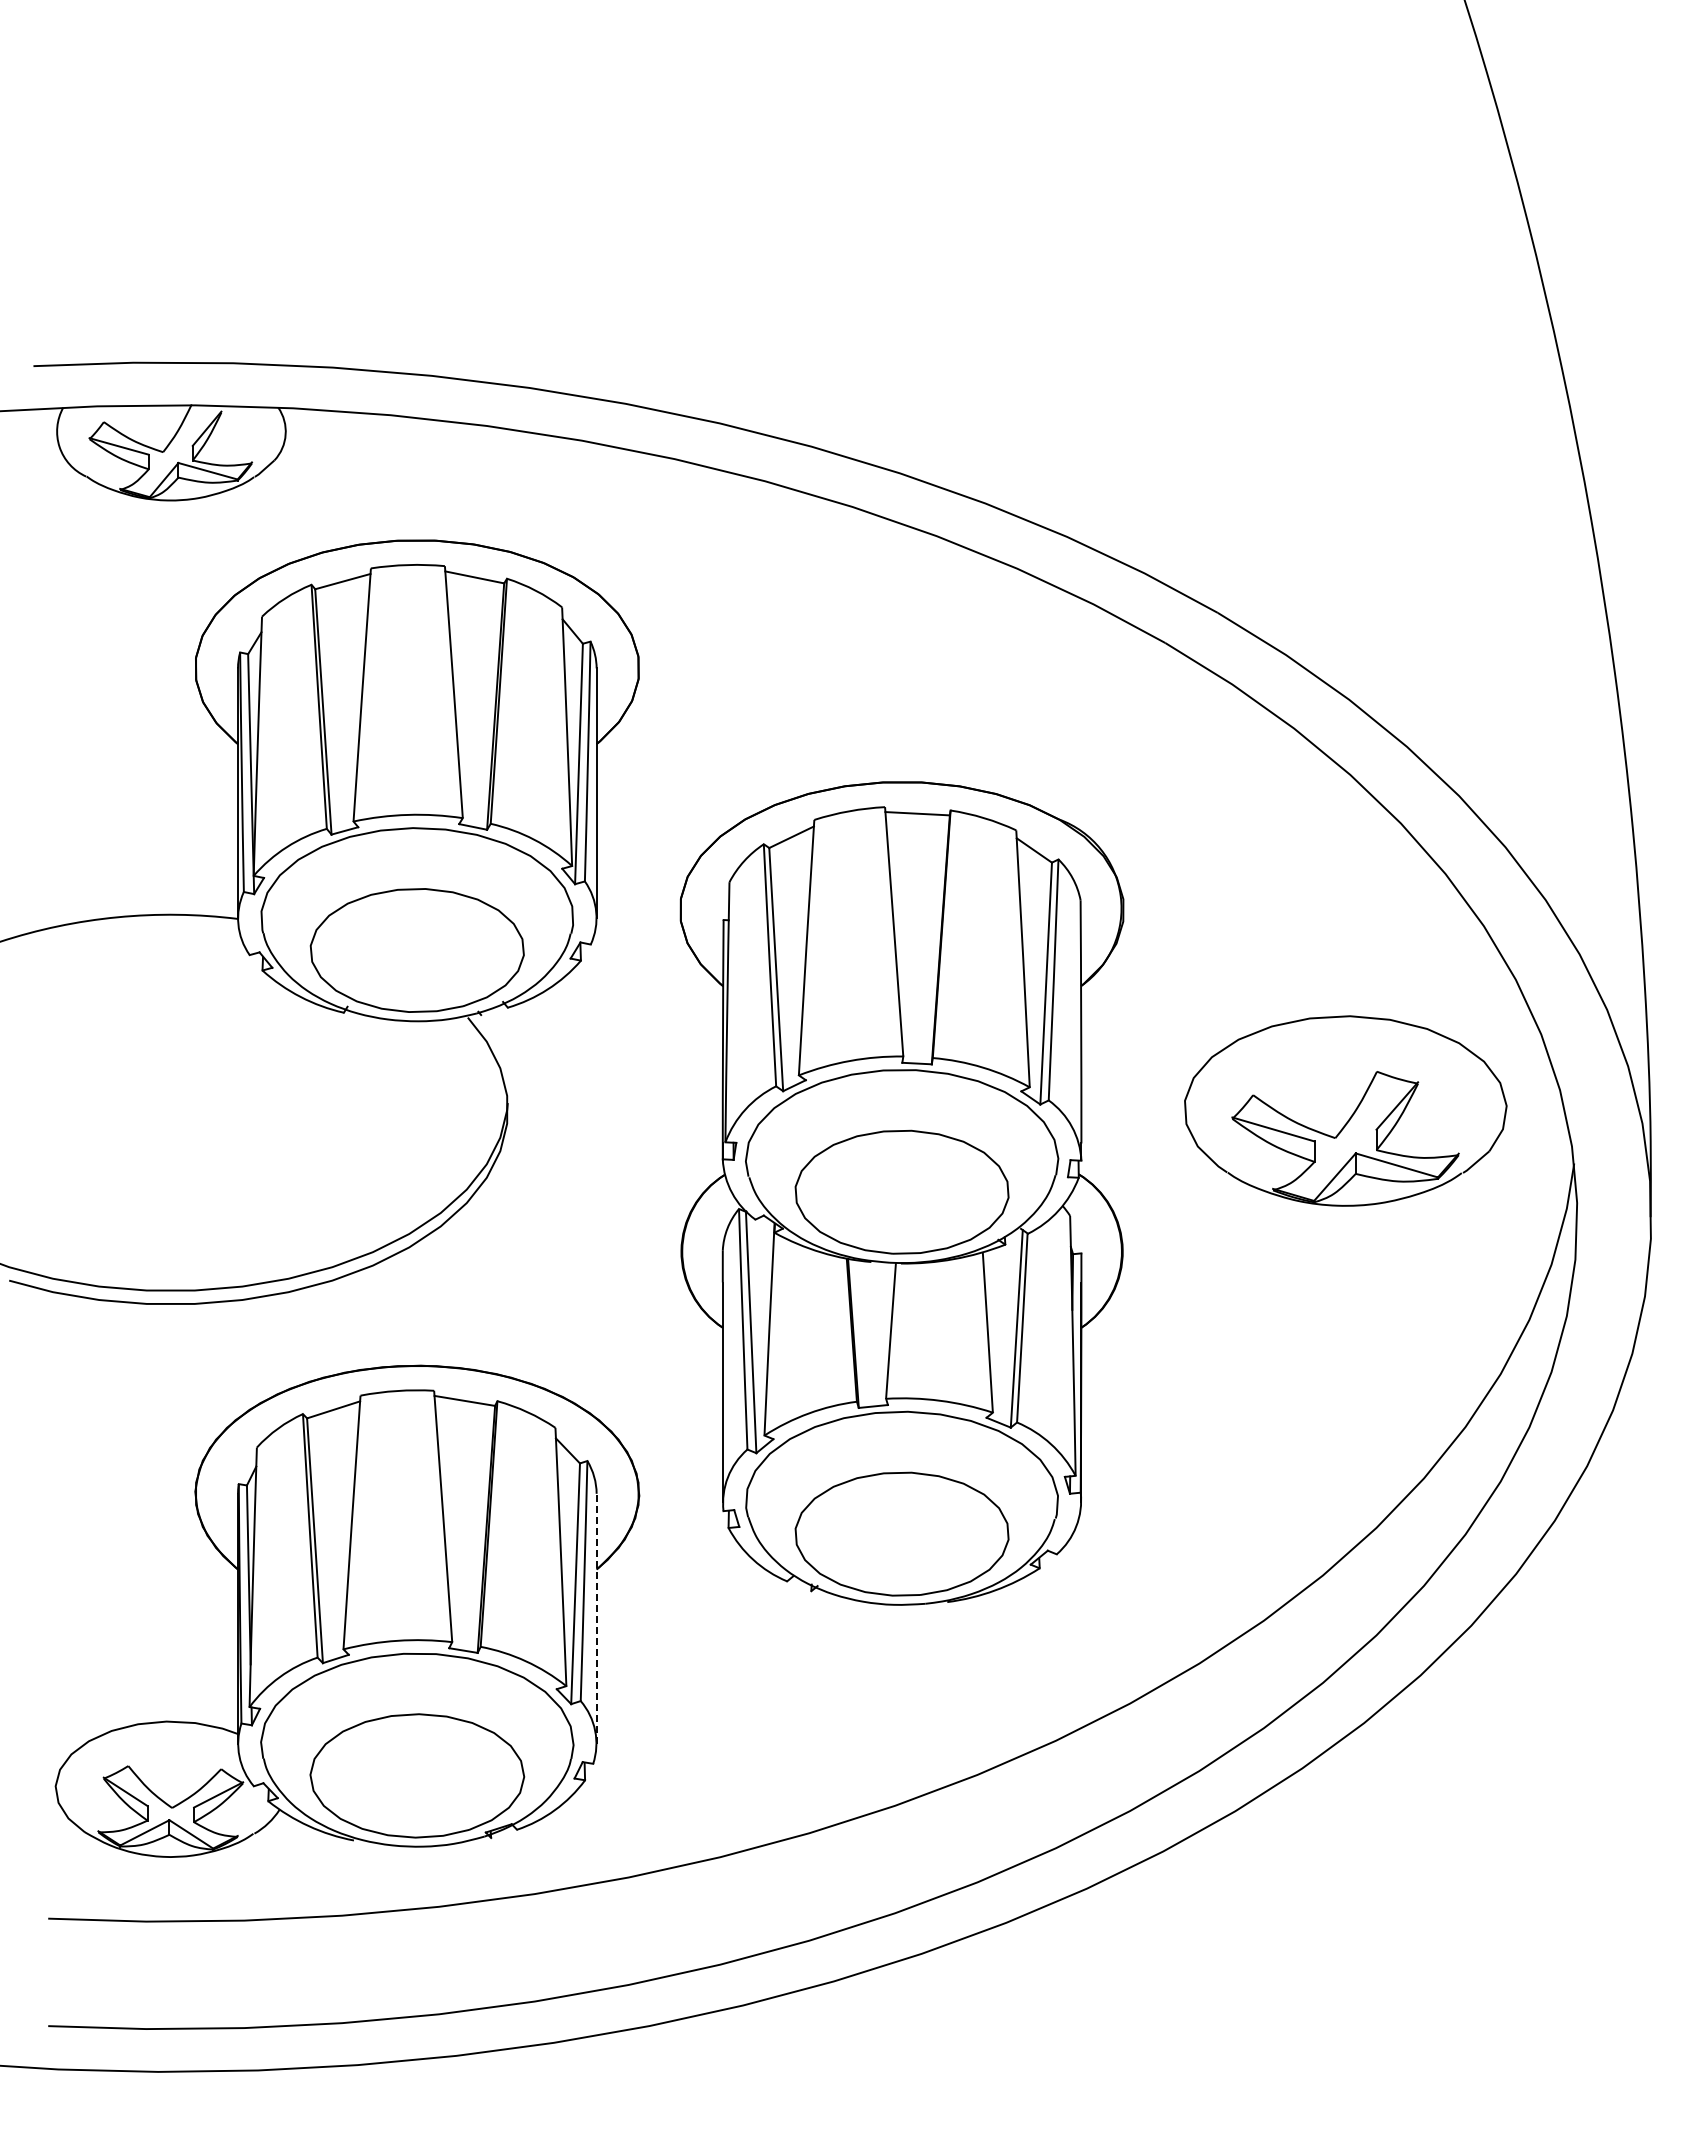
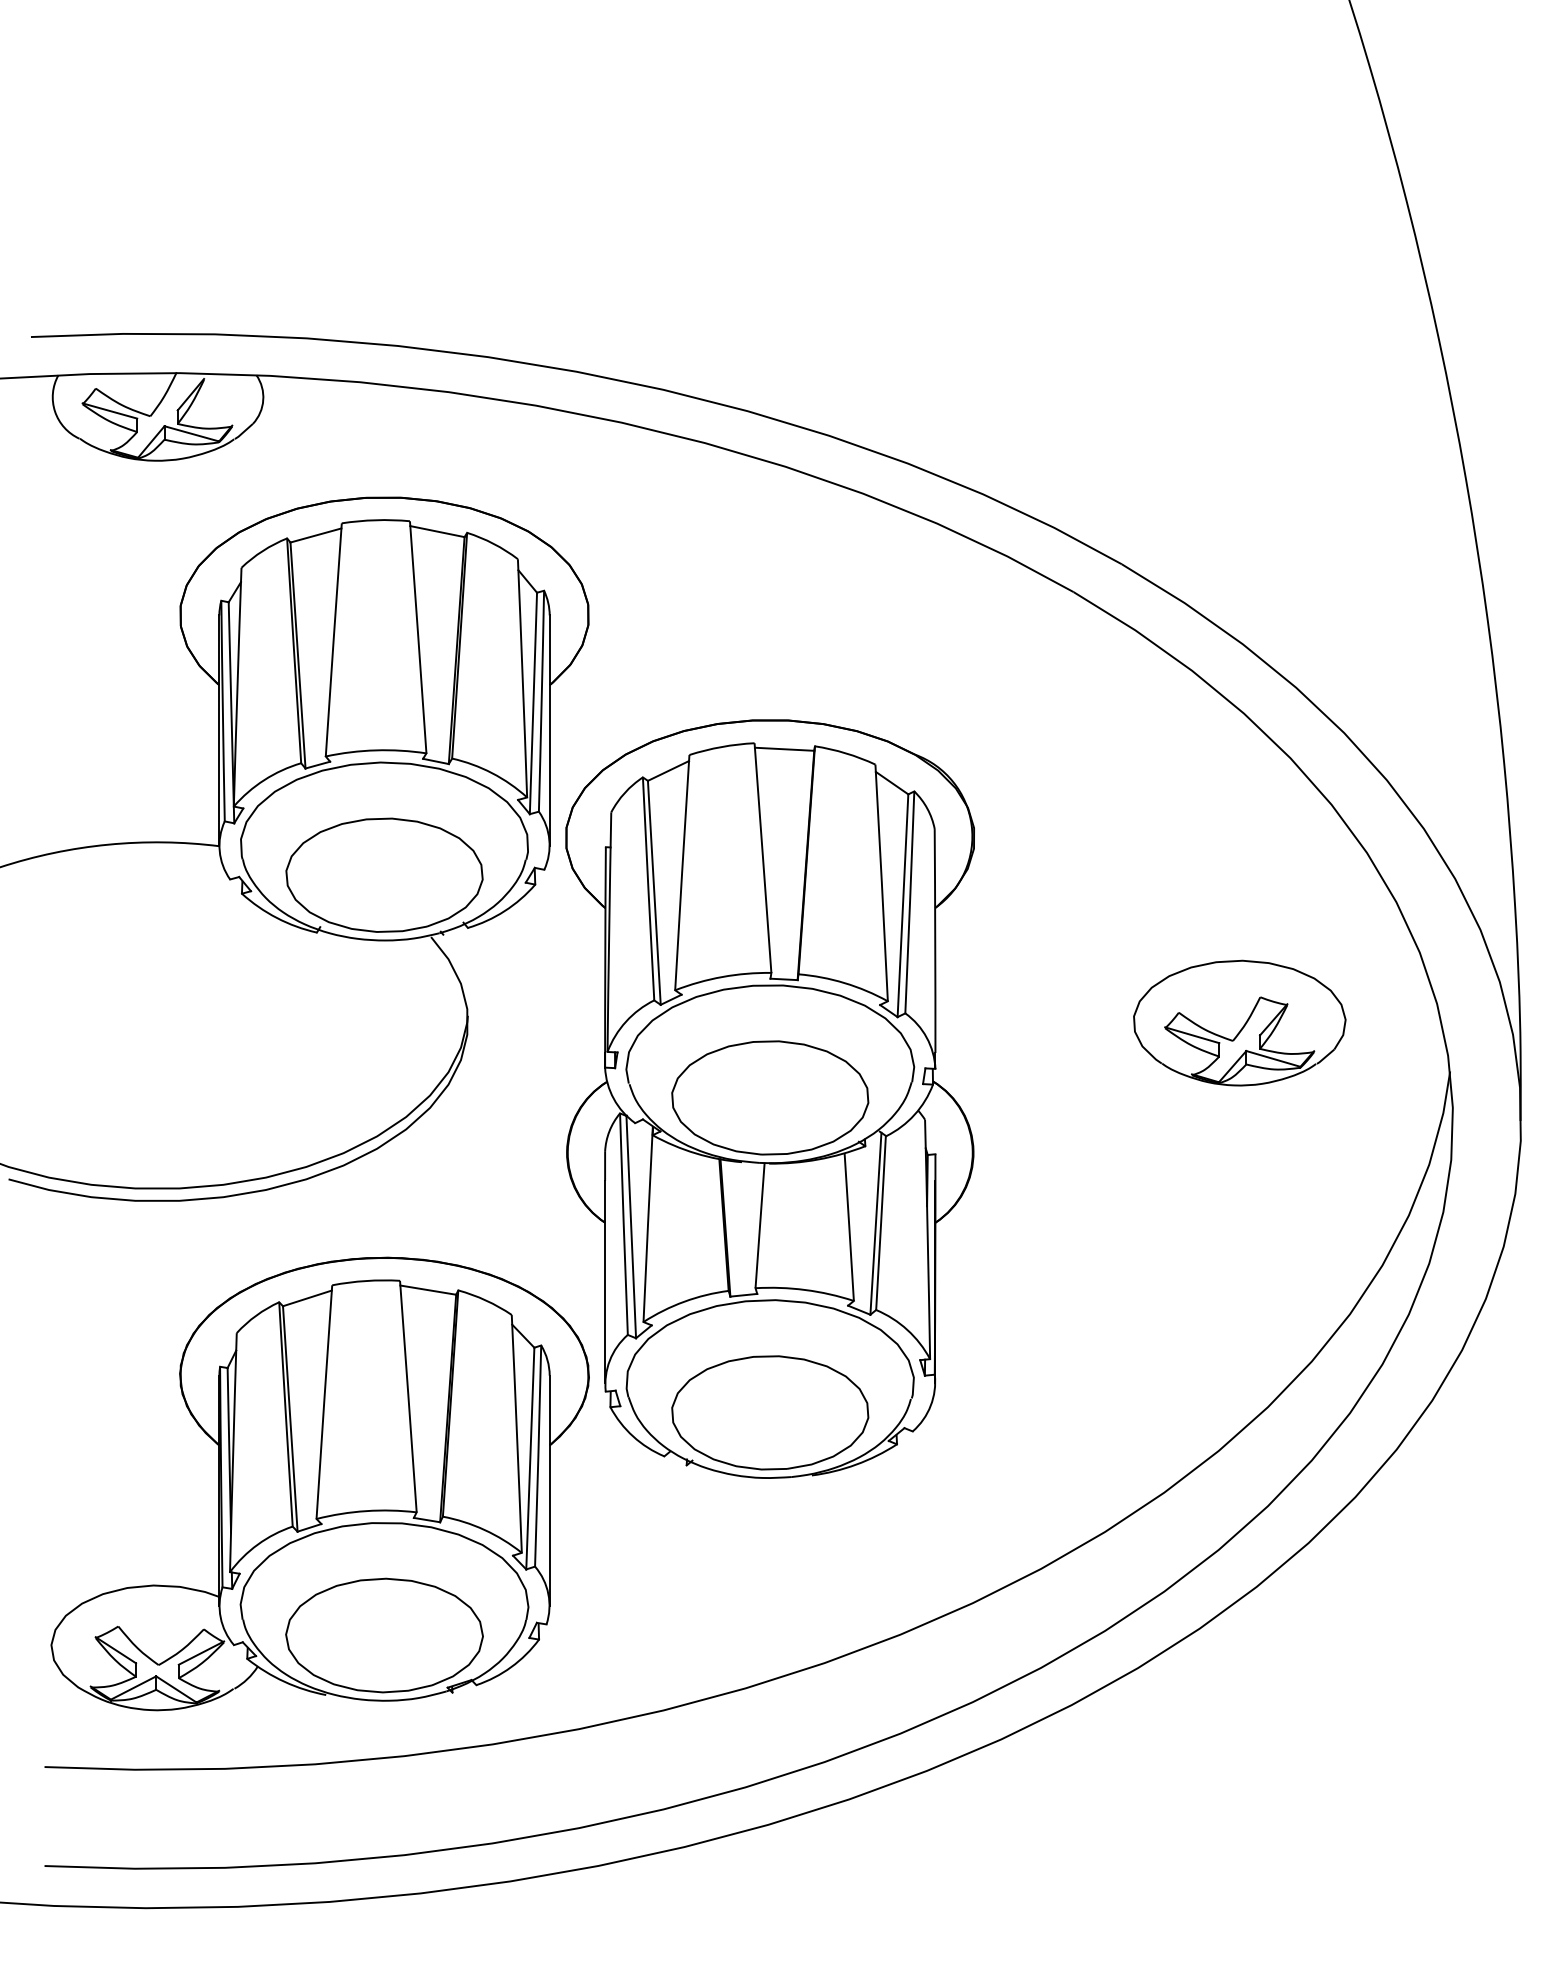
part: (1345, 1110) -> (1239, 1022), size x0.71
part: (901, 1193) -> (769, 1099), moved
line: (596, 1618) -> (549, 1490), dashed -> solid

